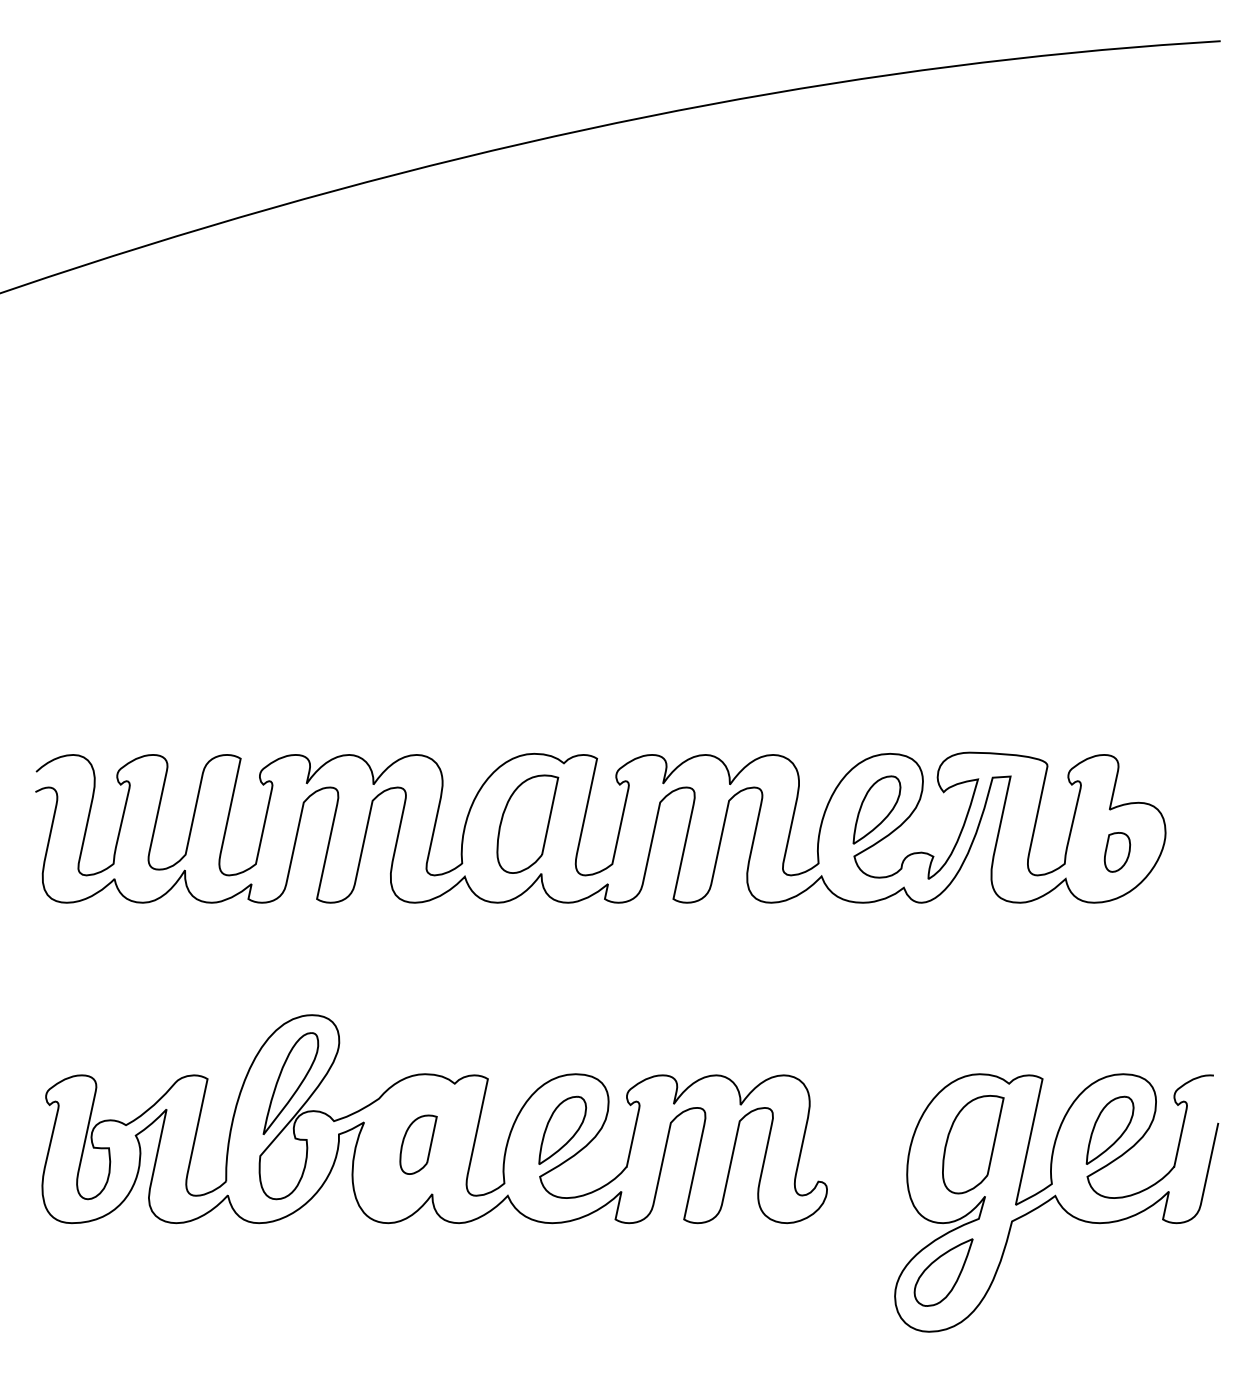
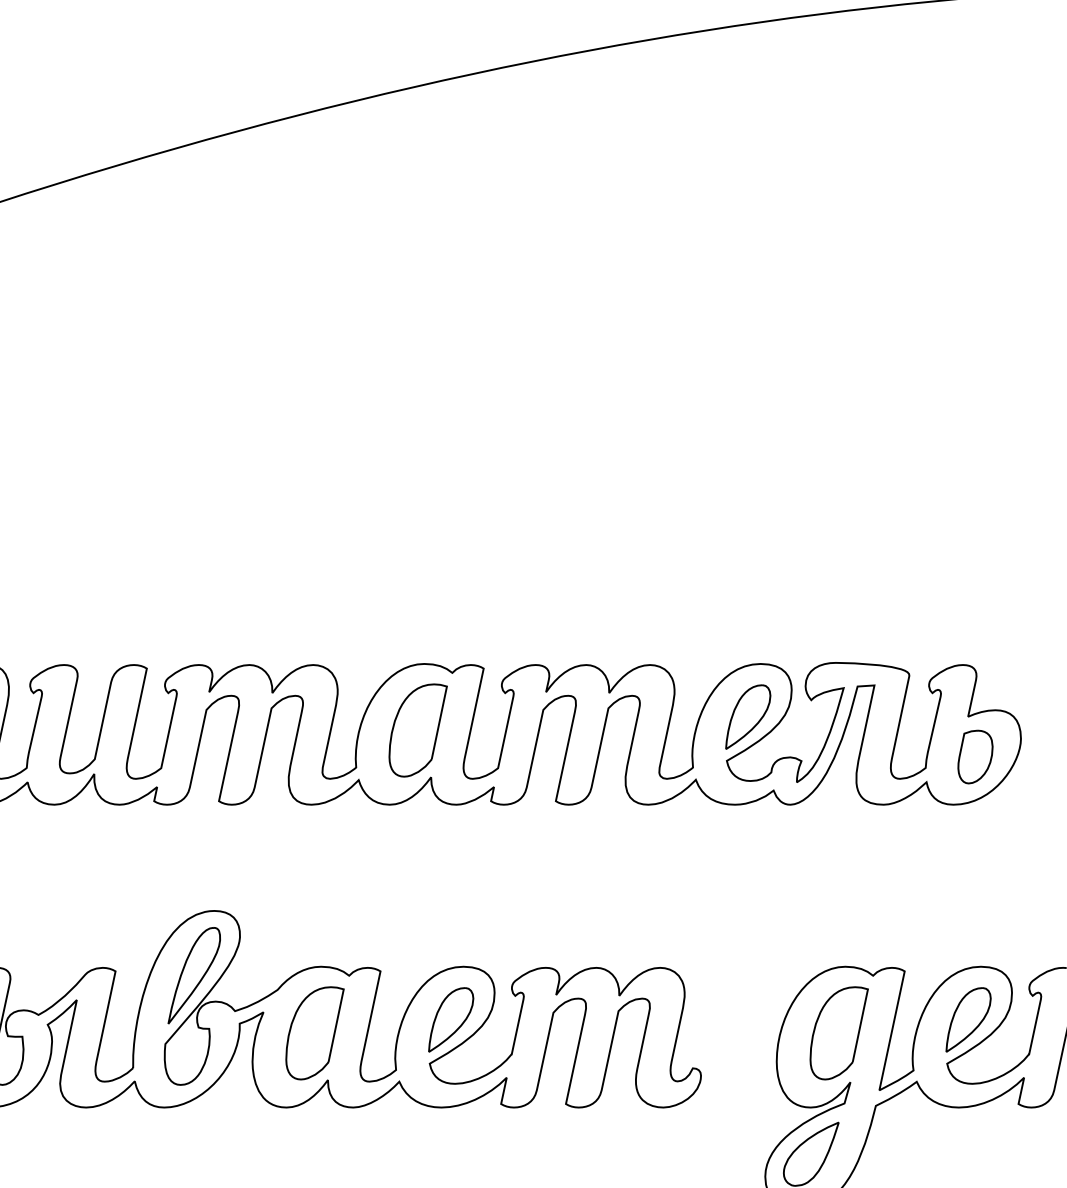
part: (1117, 852) -> (975, 757), size x1.43
part: (418, 1144) -> (314, 1033), size x1.67

